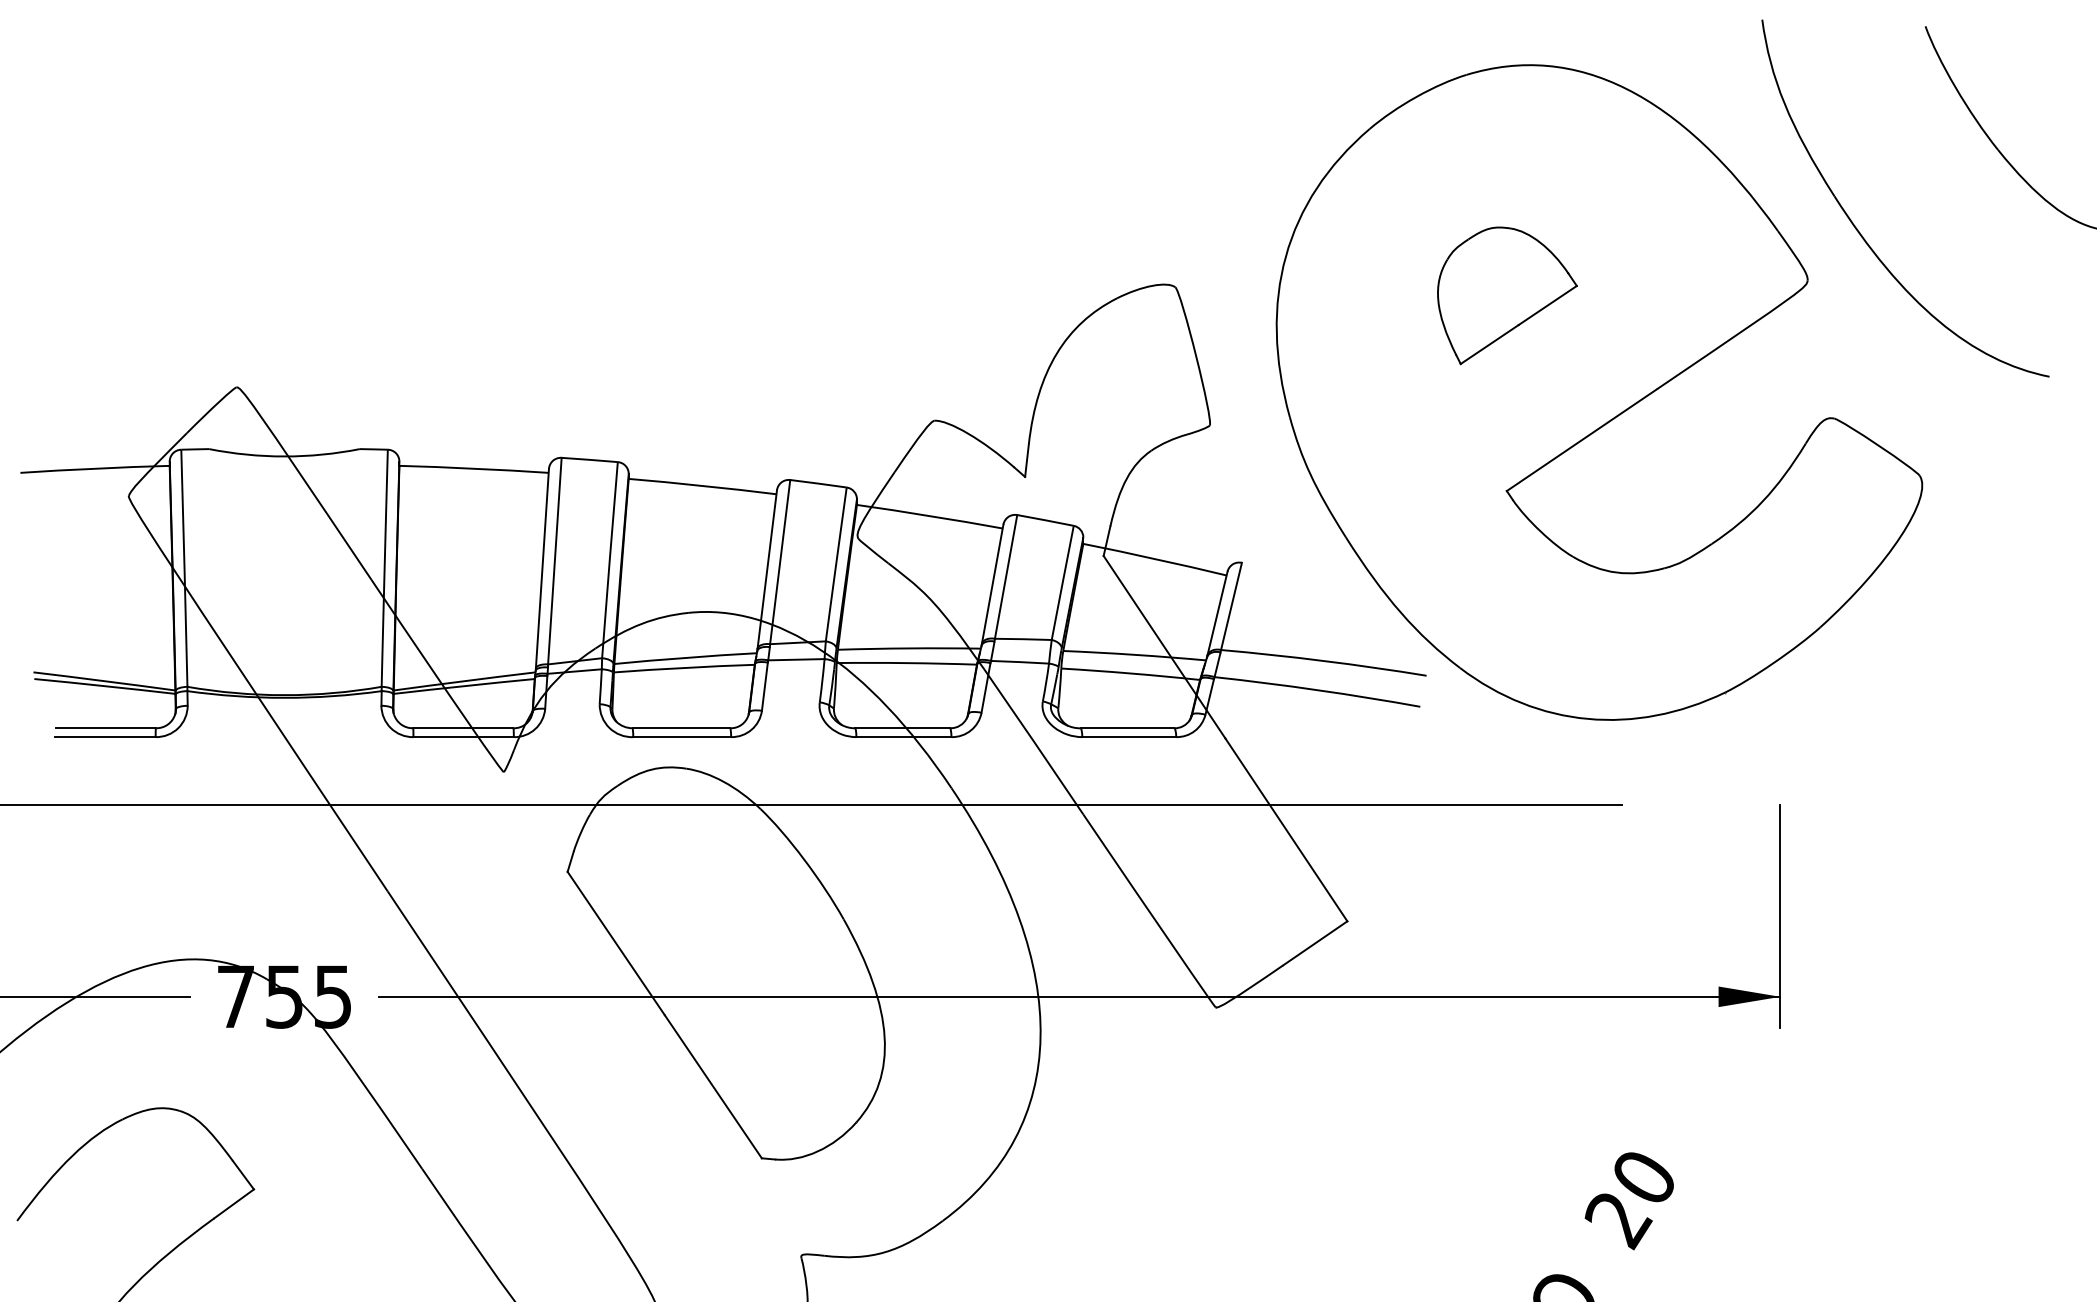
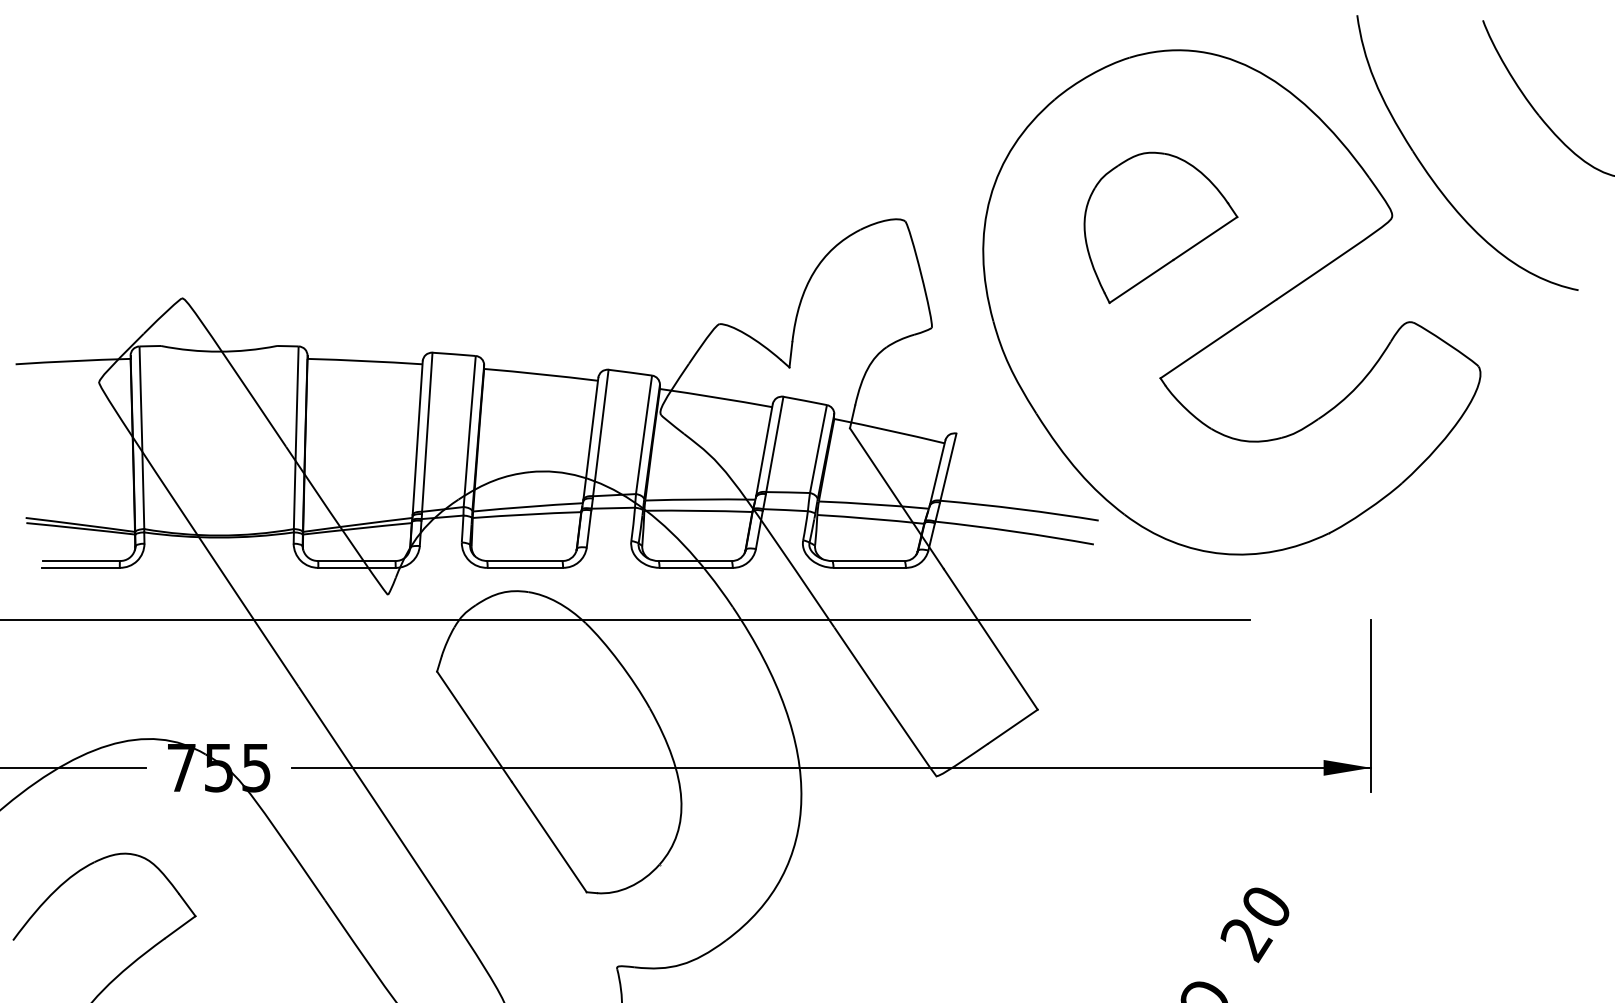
part: (1506, 295) -> (1160, 227), size x1.43

